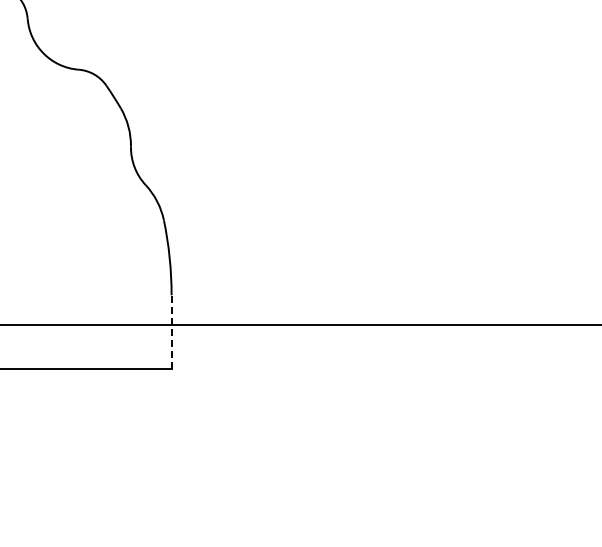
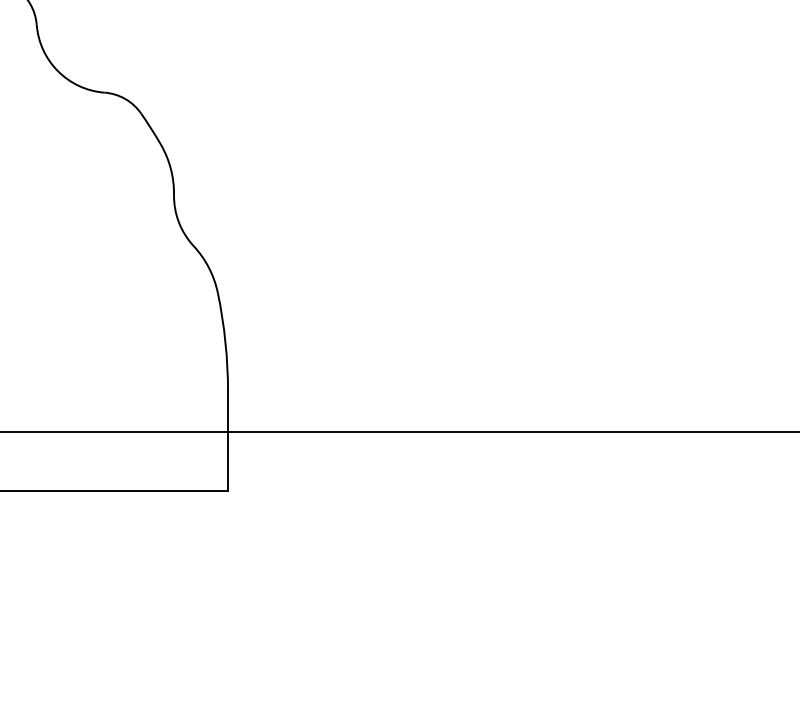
line: (171, 332) -> (227, 441), dashed -> solid

